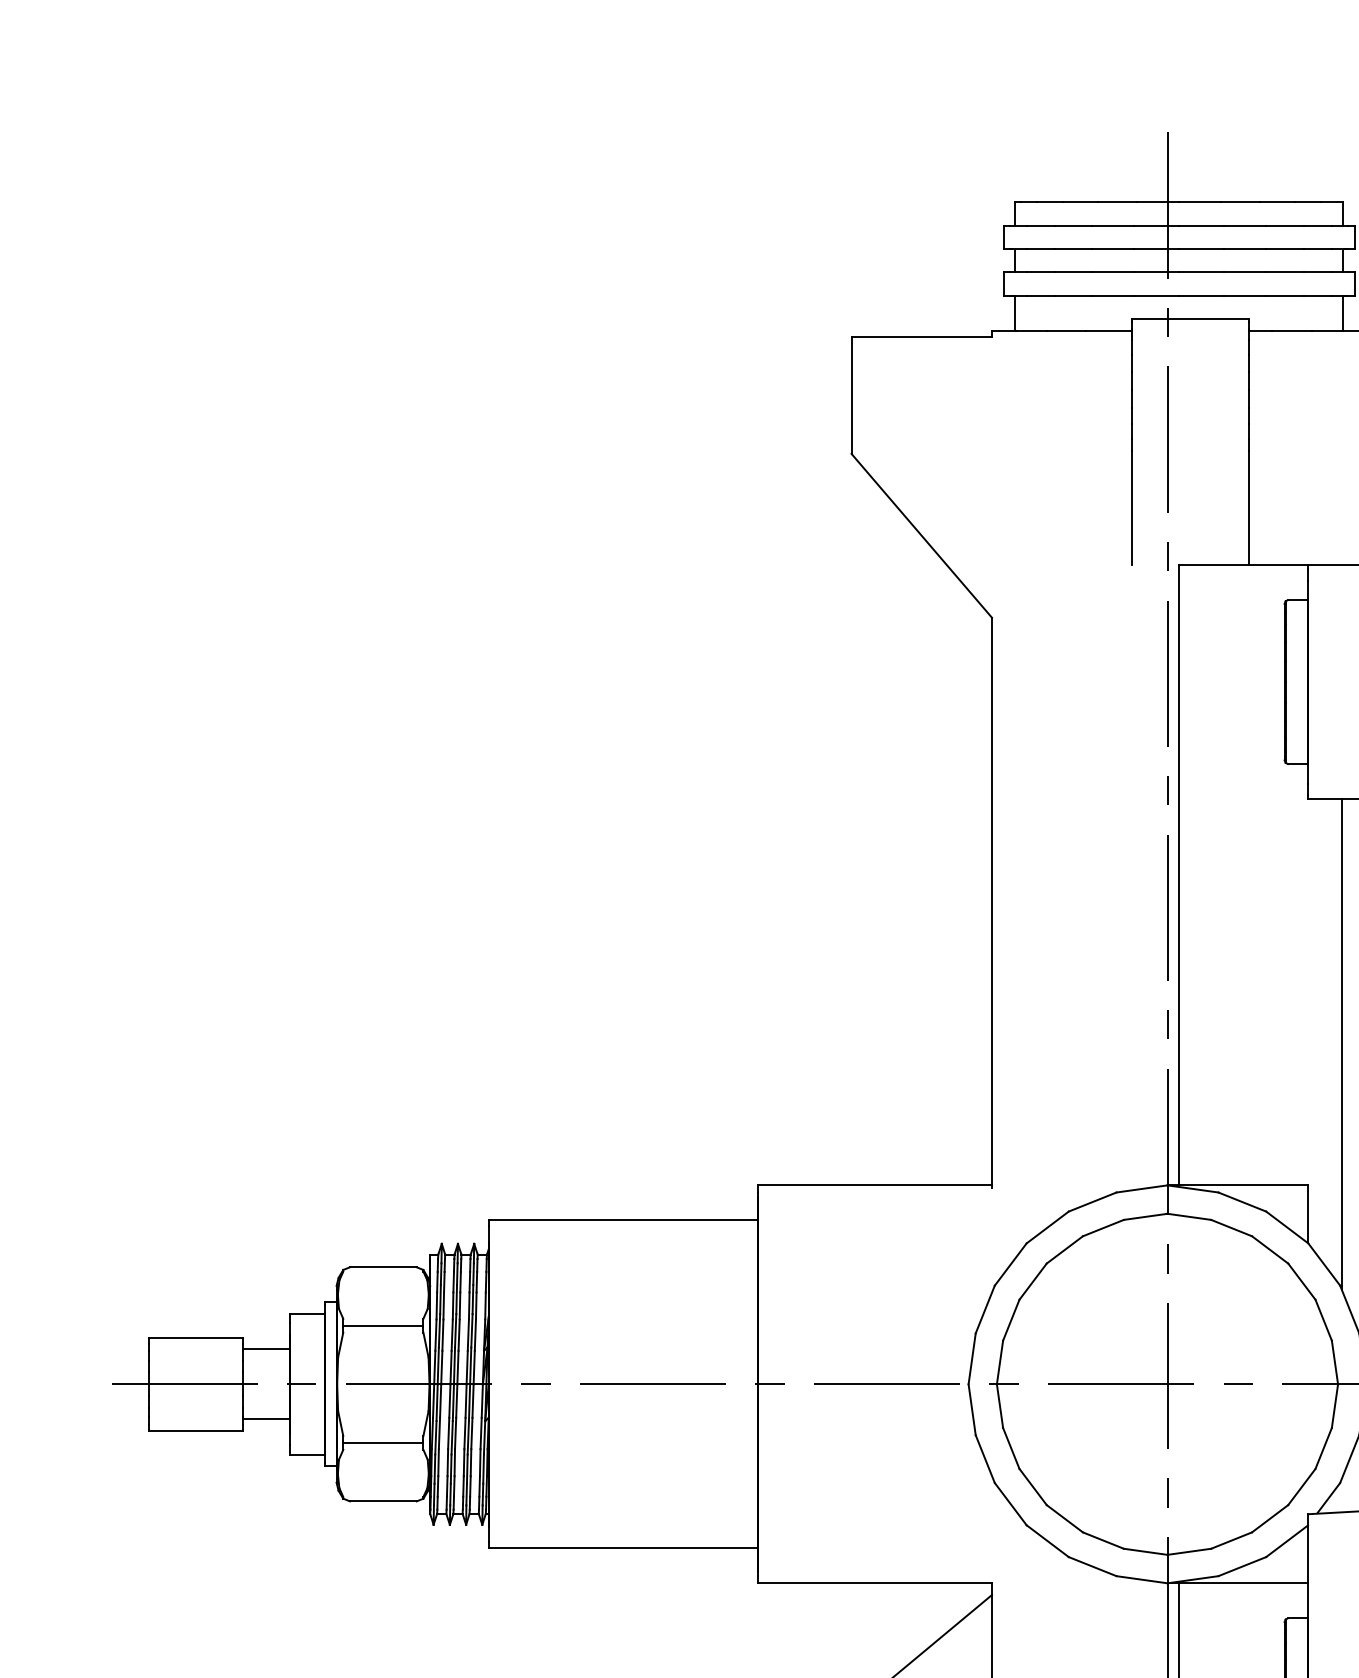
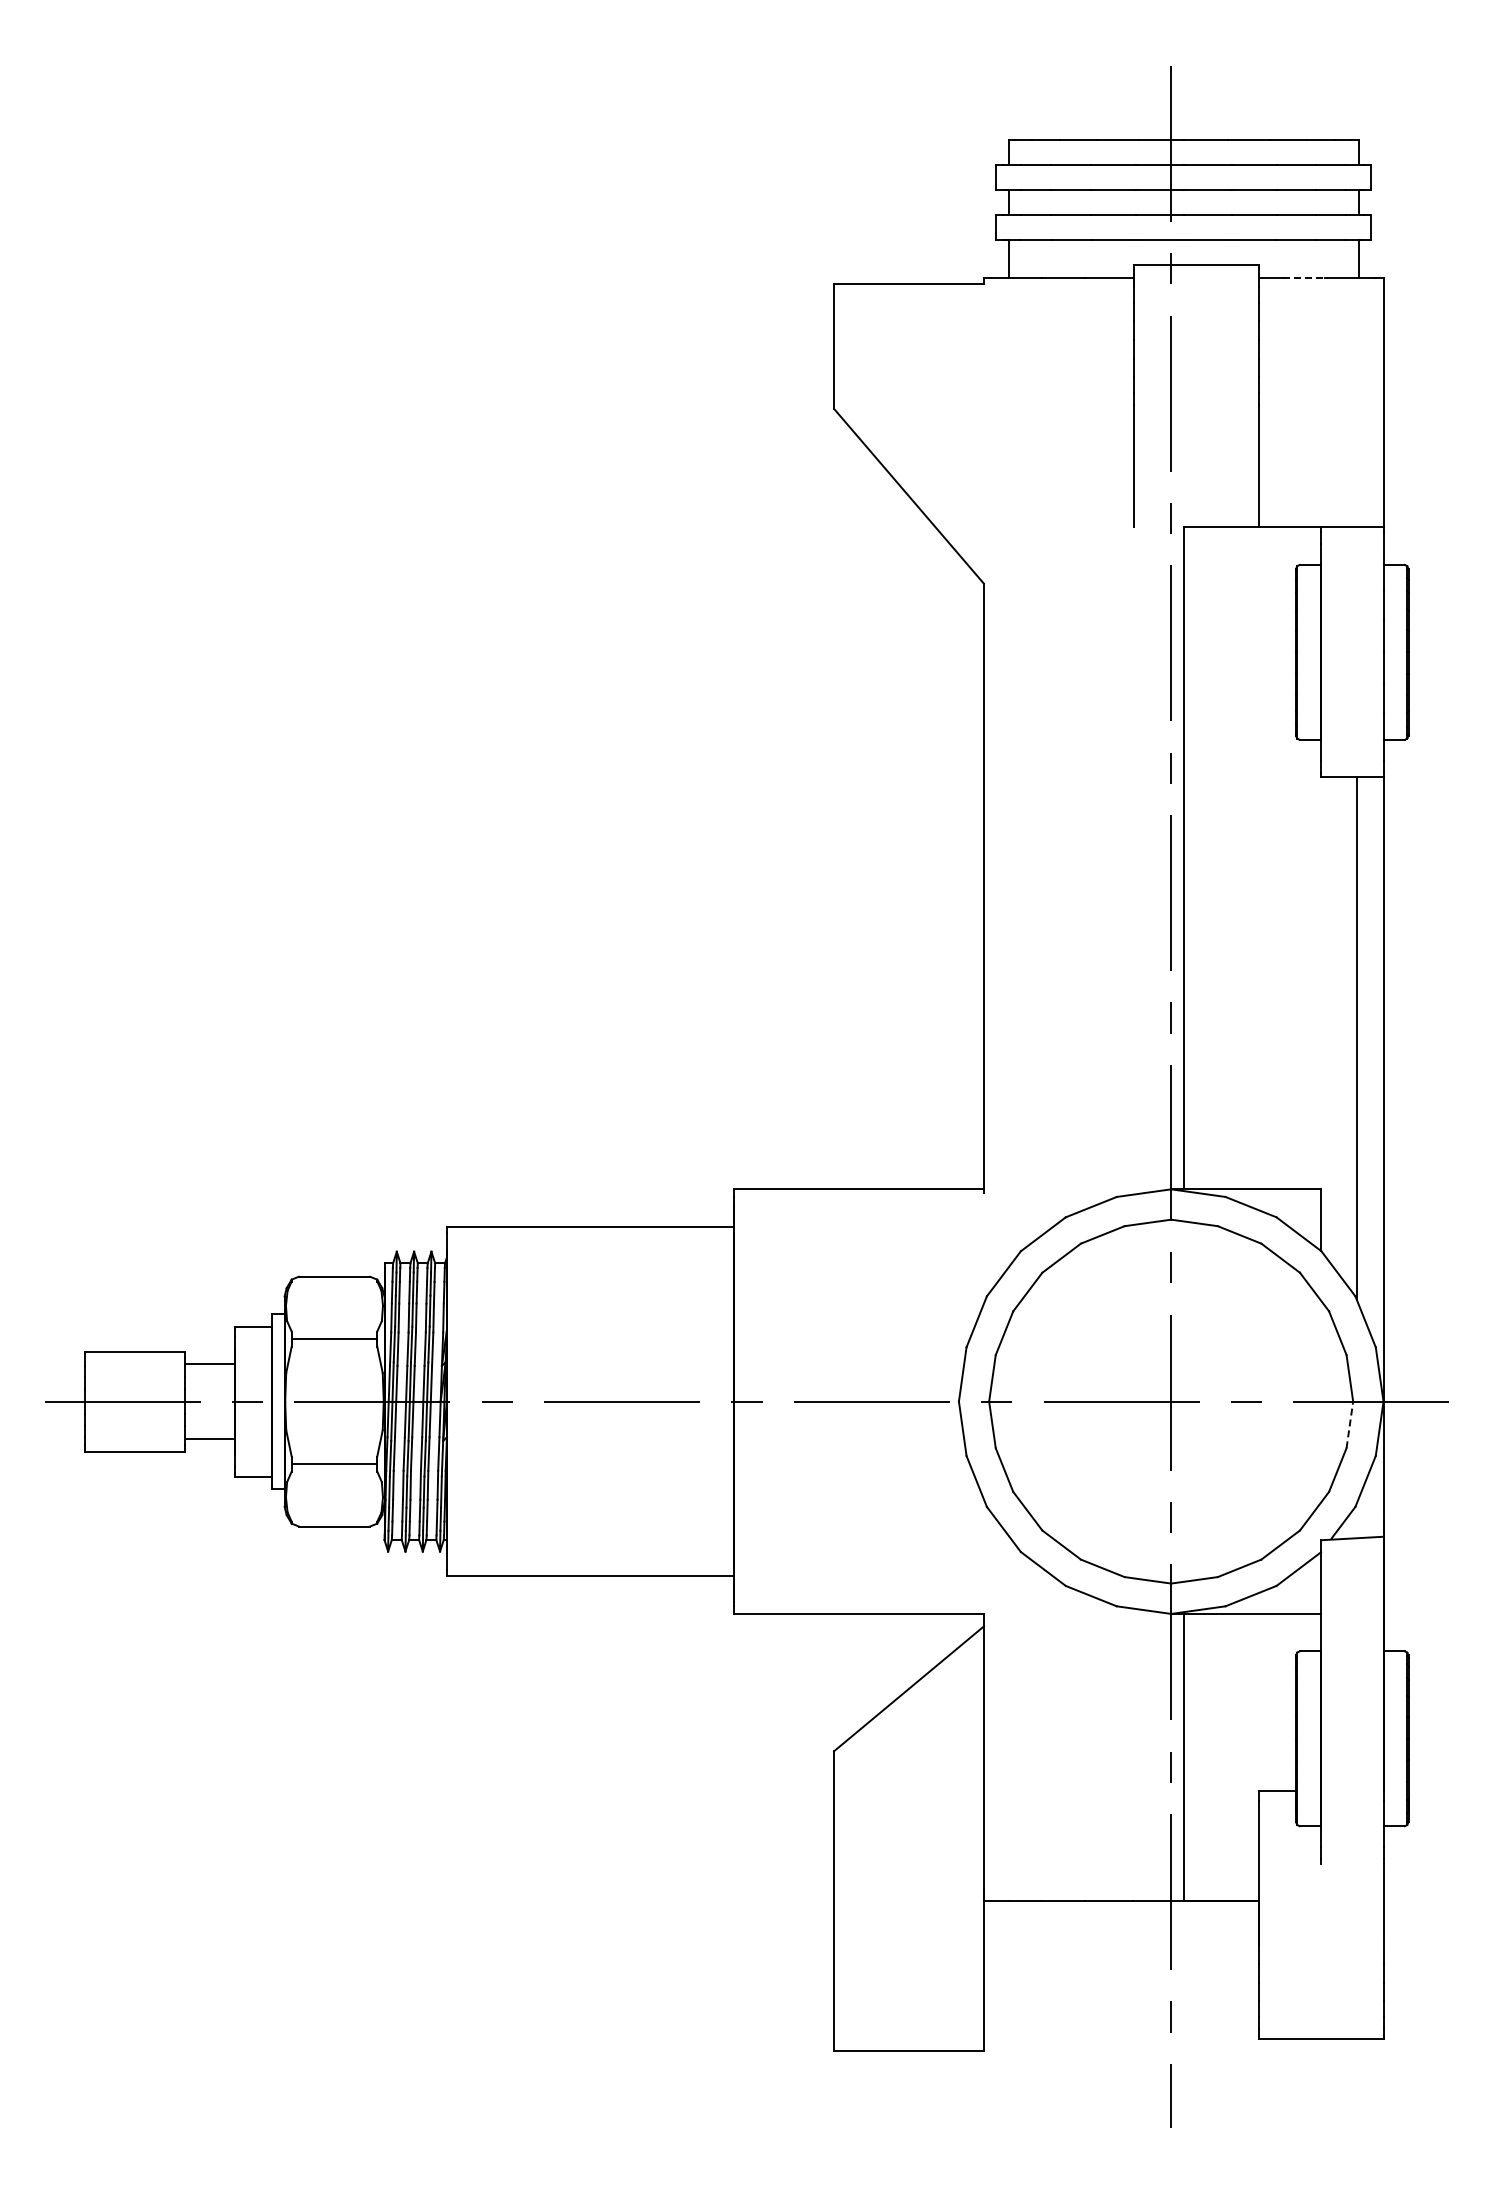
line: (1292, 330) -> (1304, 277), solid -> dashed
line: (1334, 1405) -> (1349, 1424), solid -> dashed

